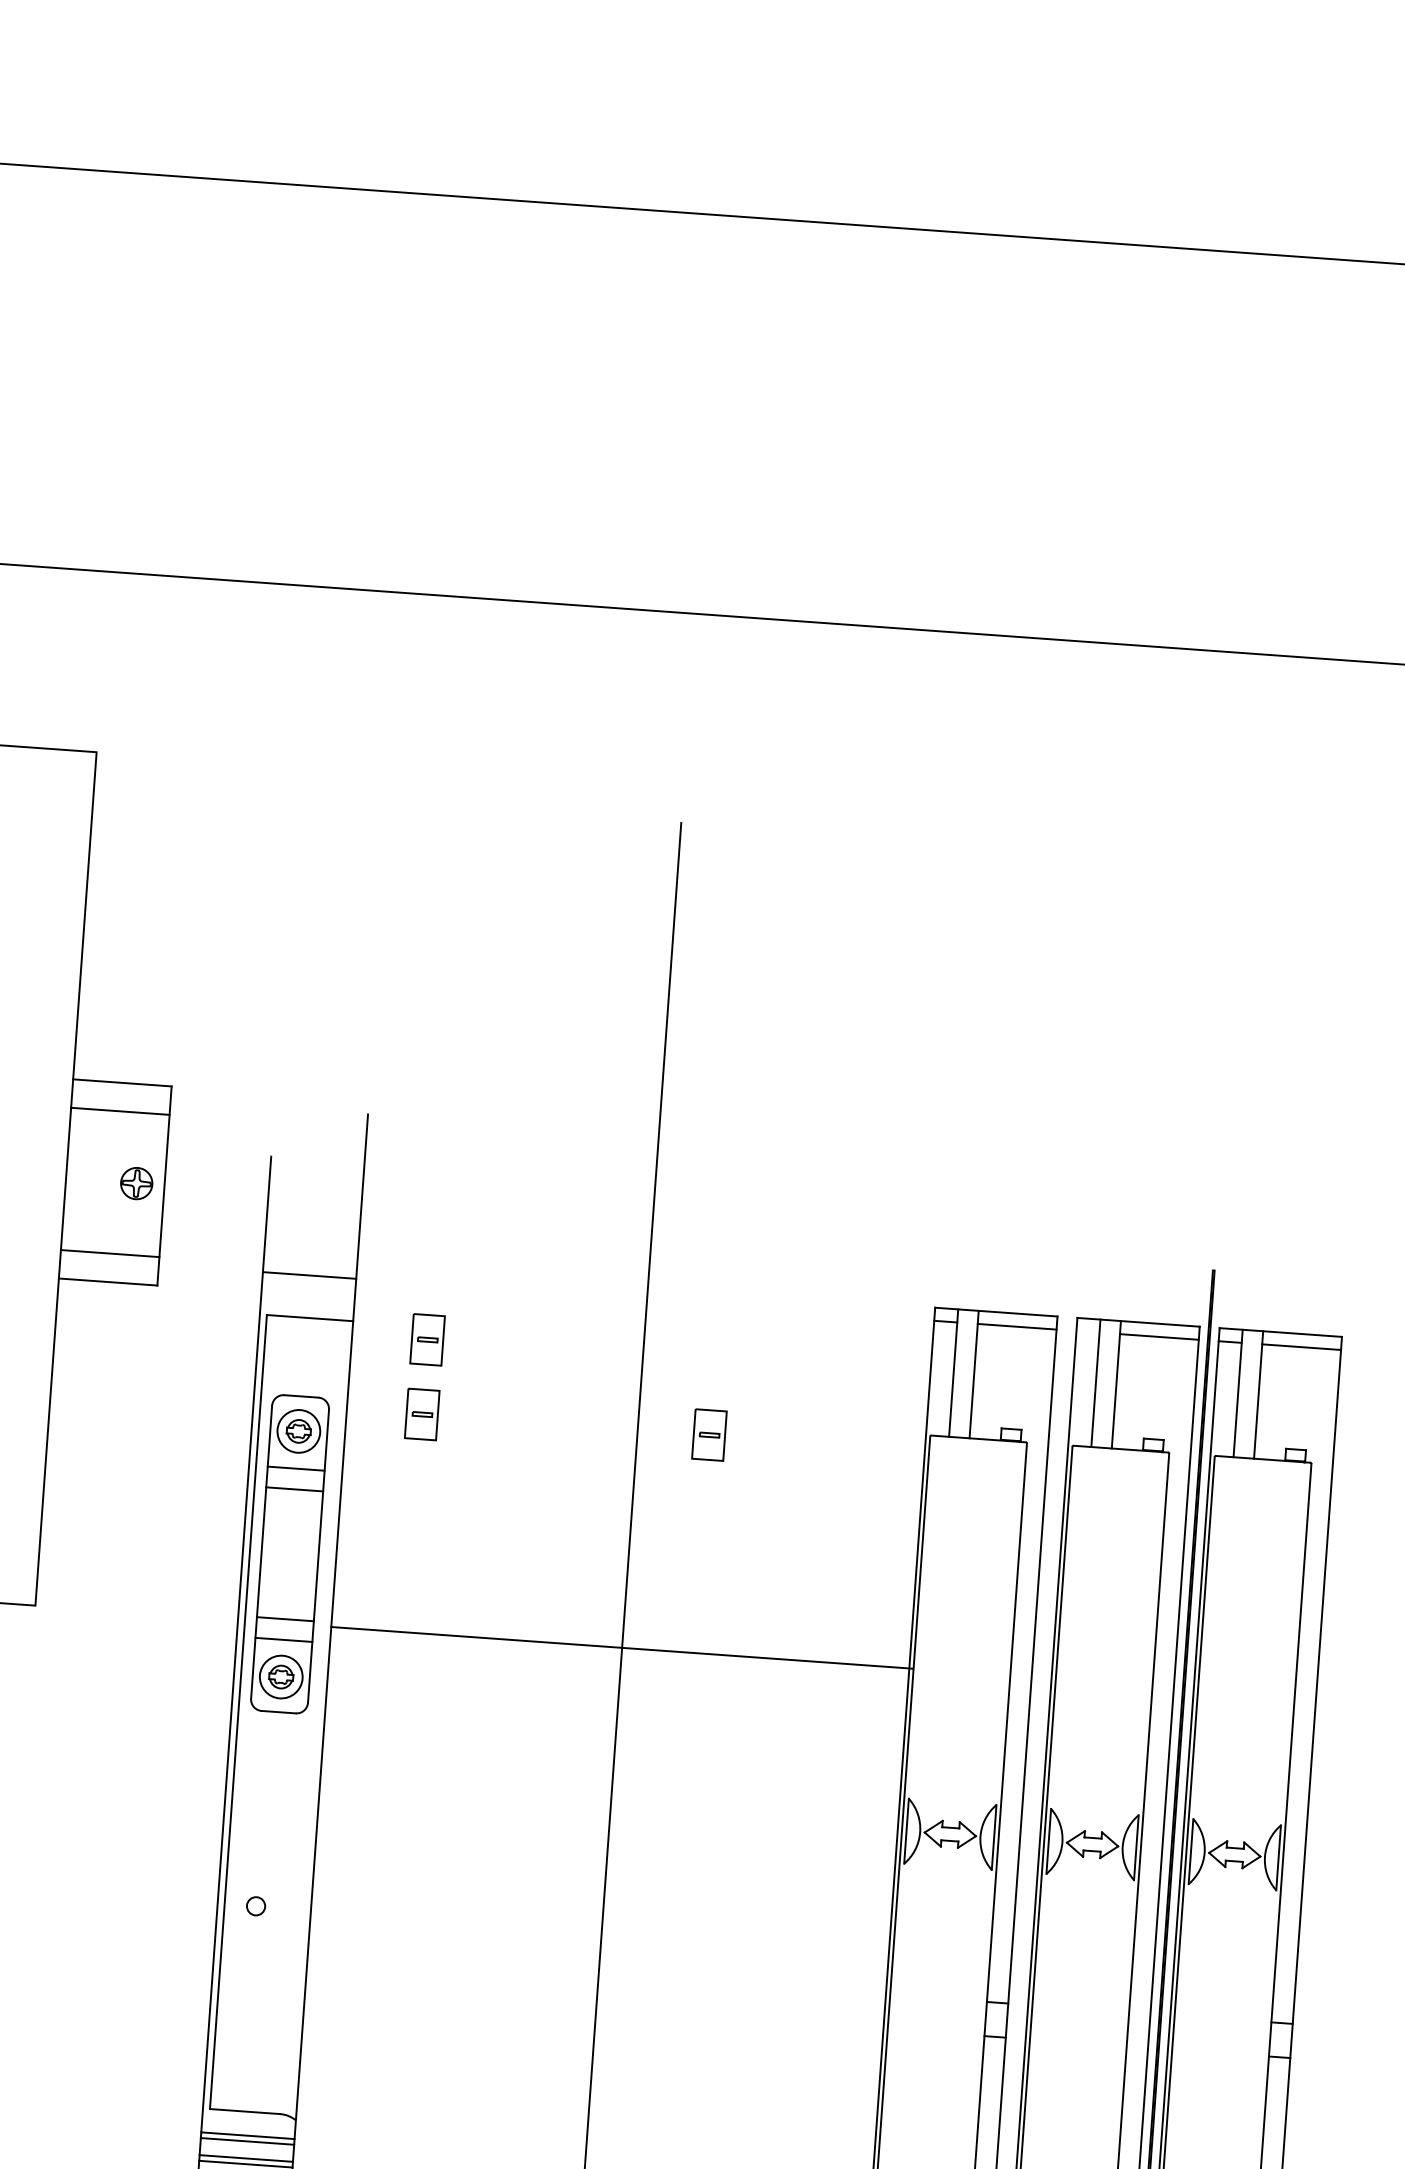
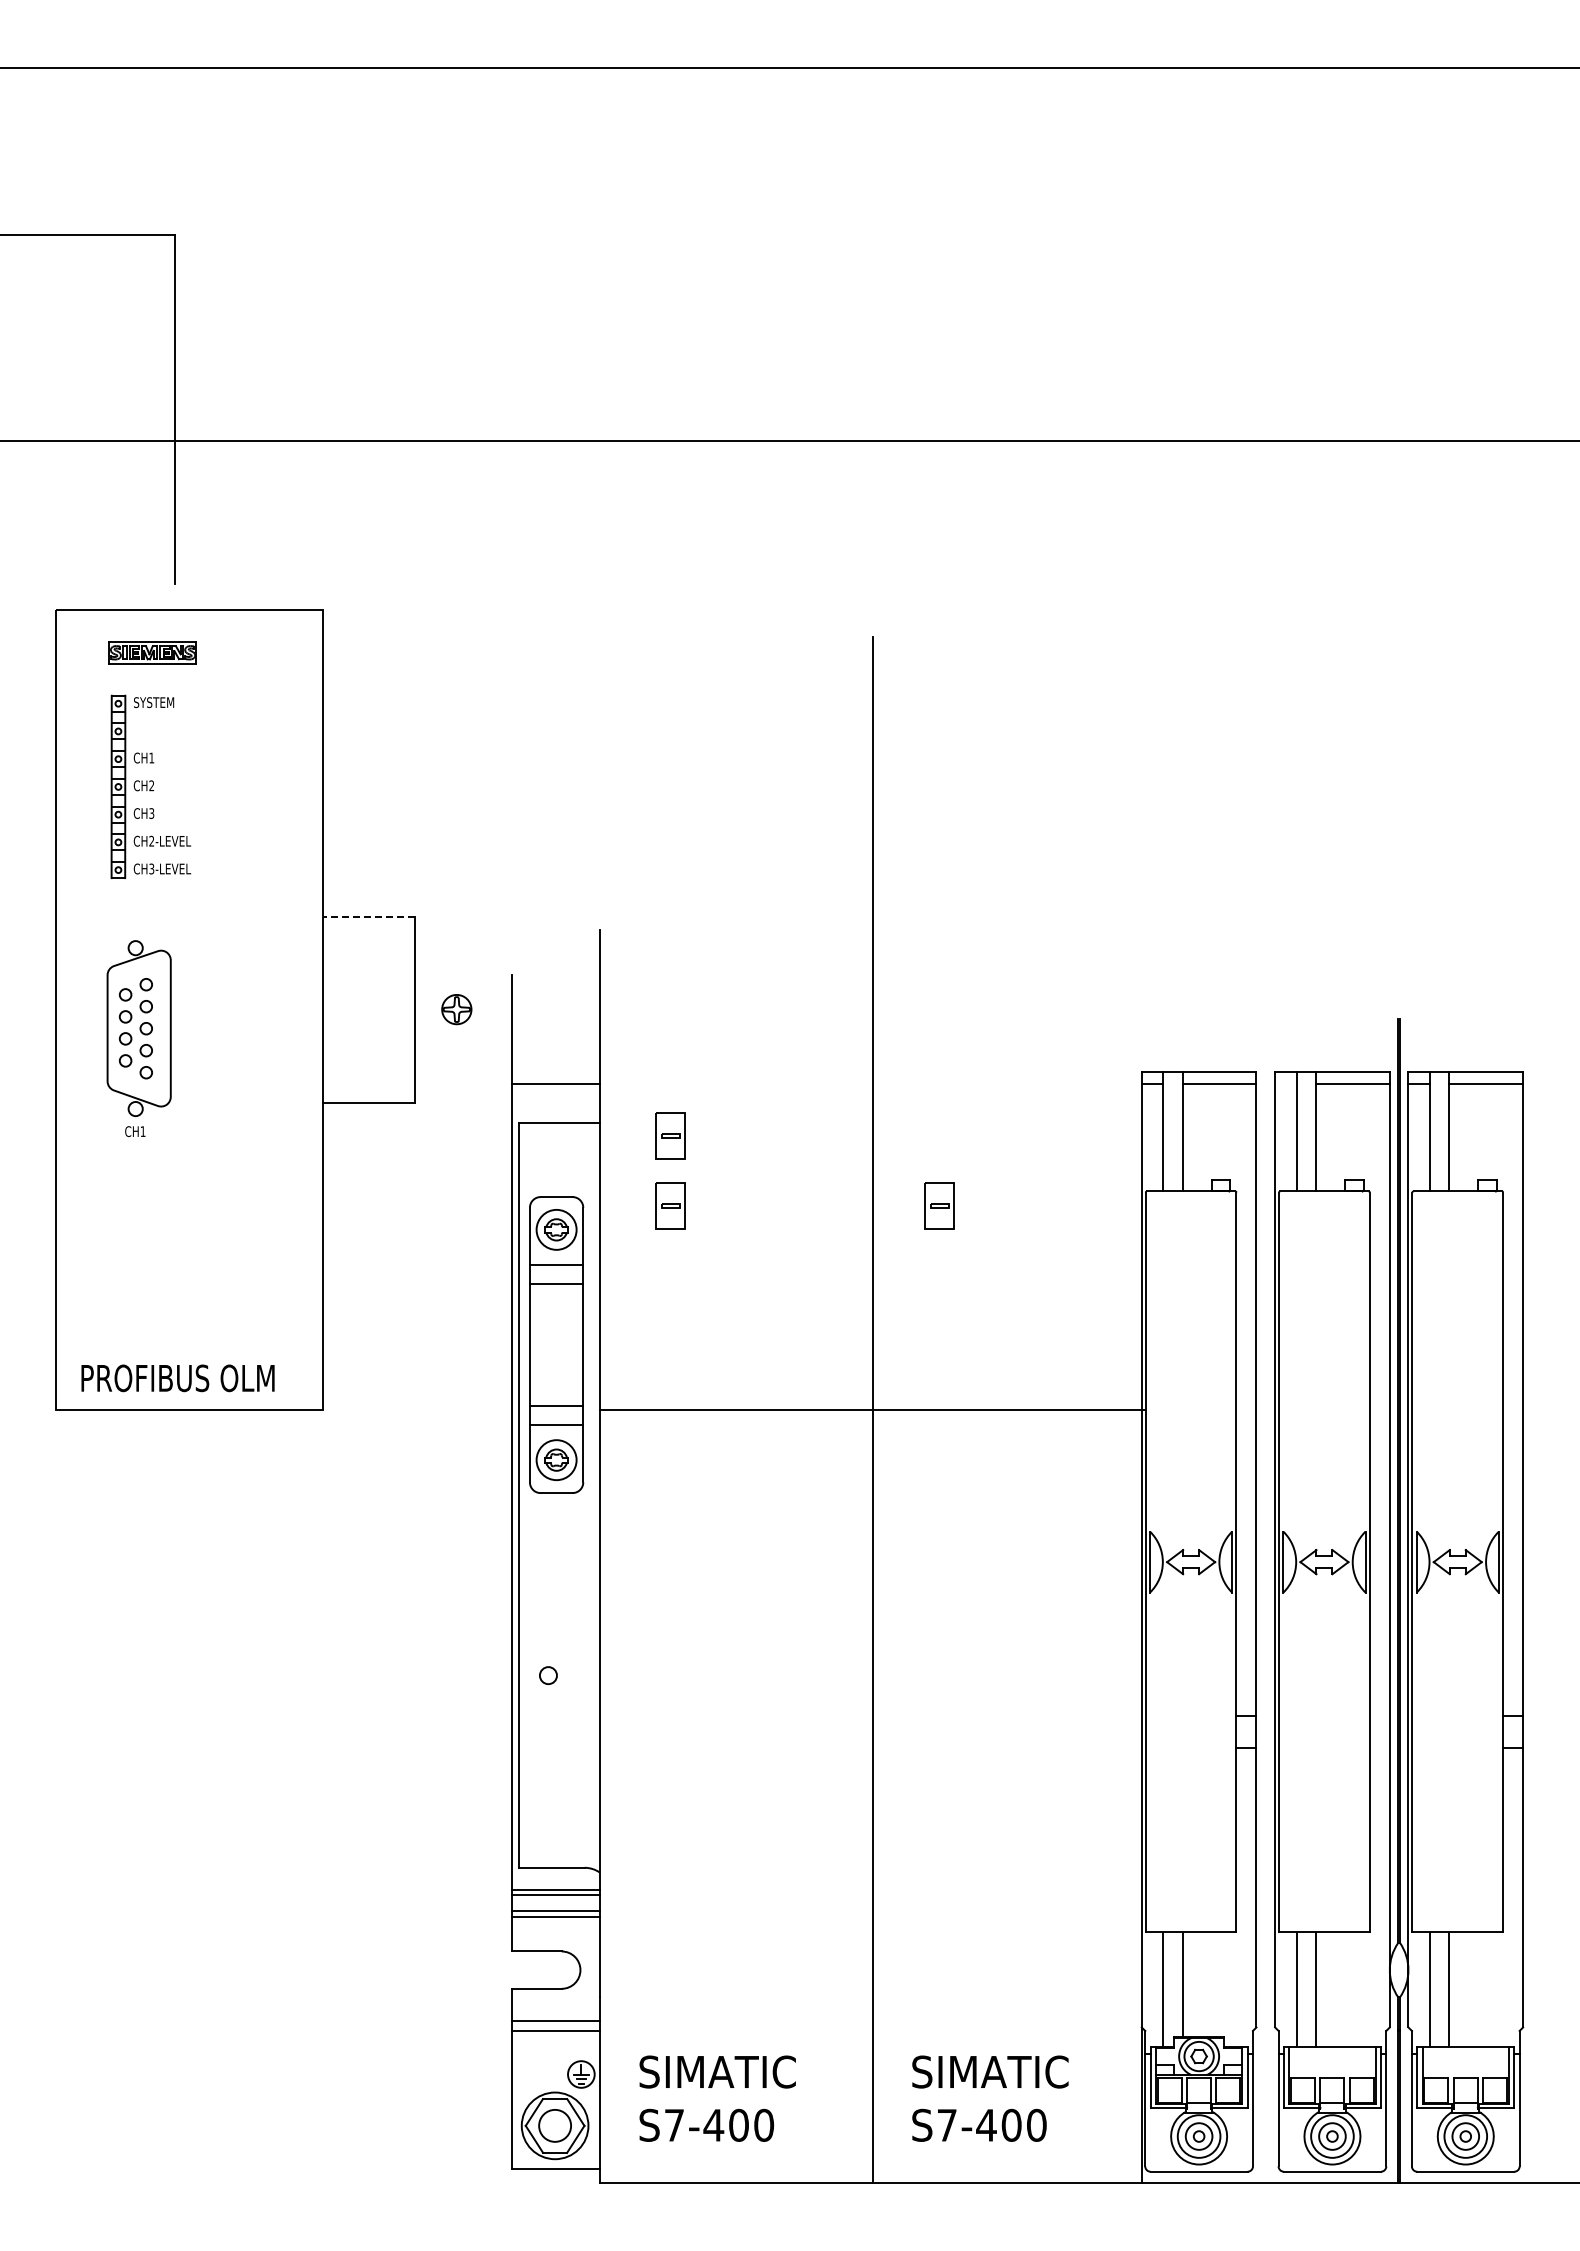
line: (122, 1082) -> (368, 916), solid -> dashed
line: (120, 1111) -> (368, 943), removed
part: (136, 1183) -> (456, 1009), moved
line: (109, 1253) -> (368, 1076), removed

